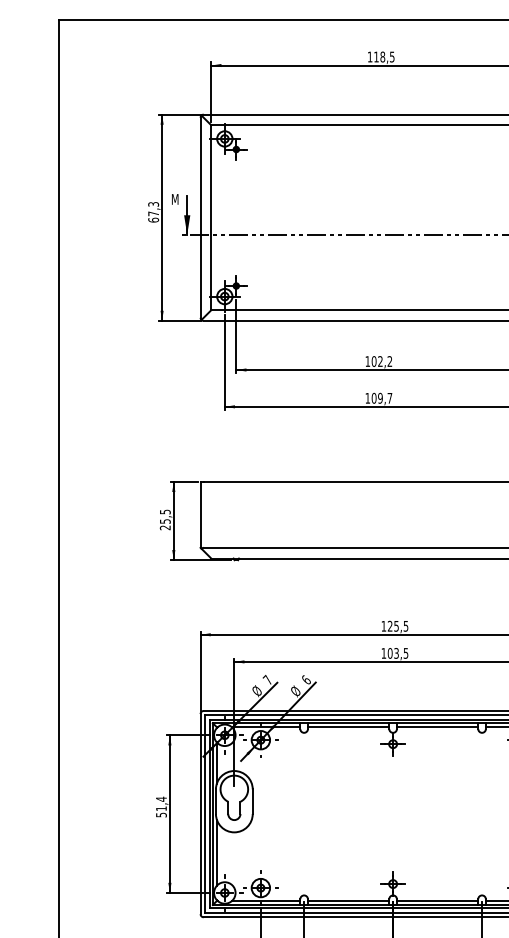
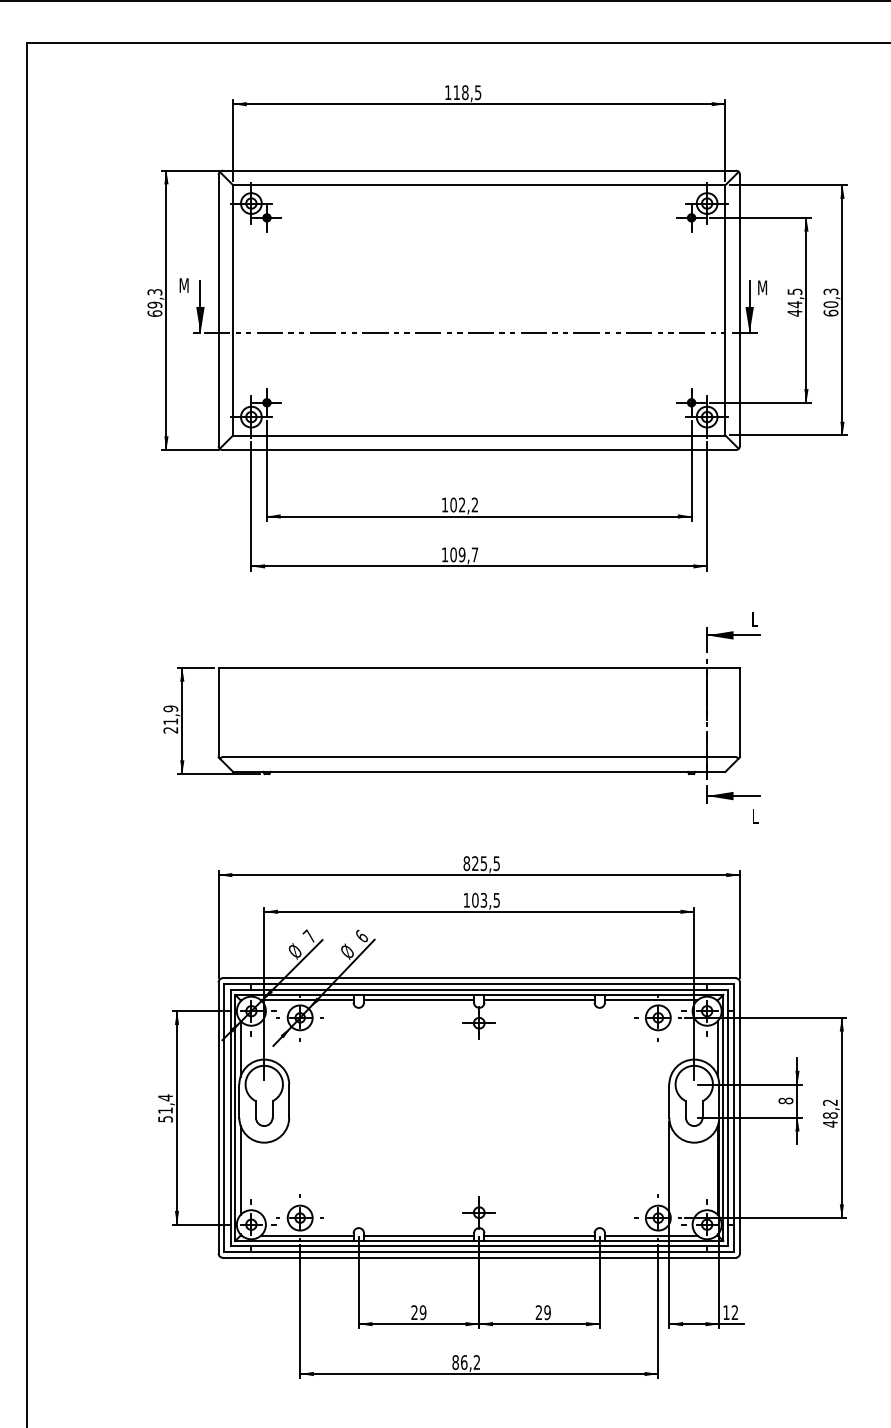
text: (153, 213) -> (154, 304), 67,3 -> 69,3
text: (165, 516) -> (170, 714), 25,5 -> 21,9
text: (383, 626) -> (466, 863), 125,5 -> 825,5

